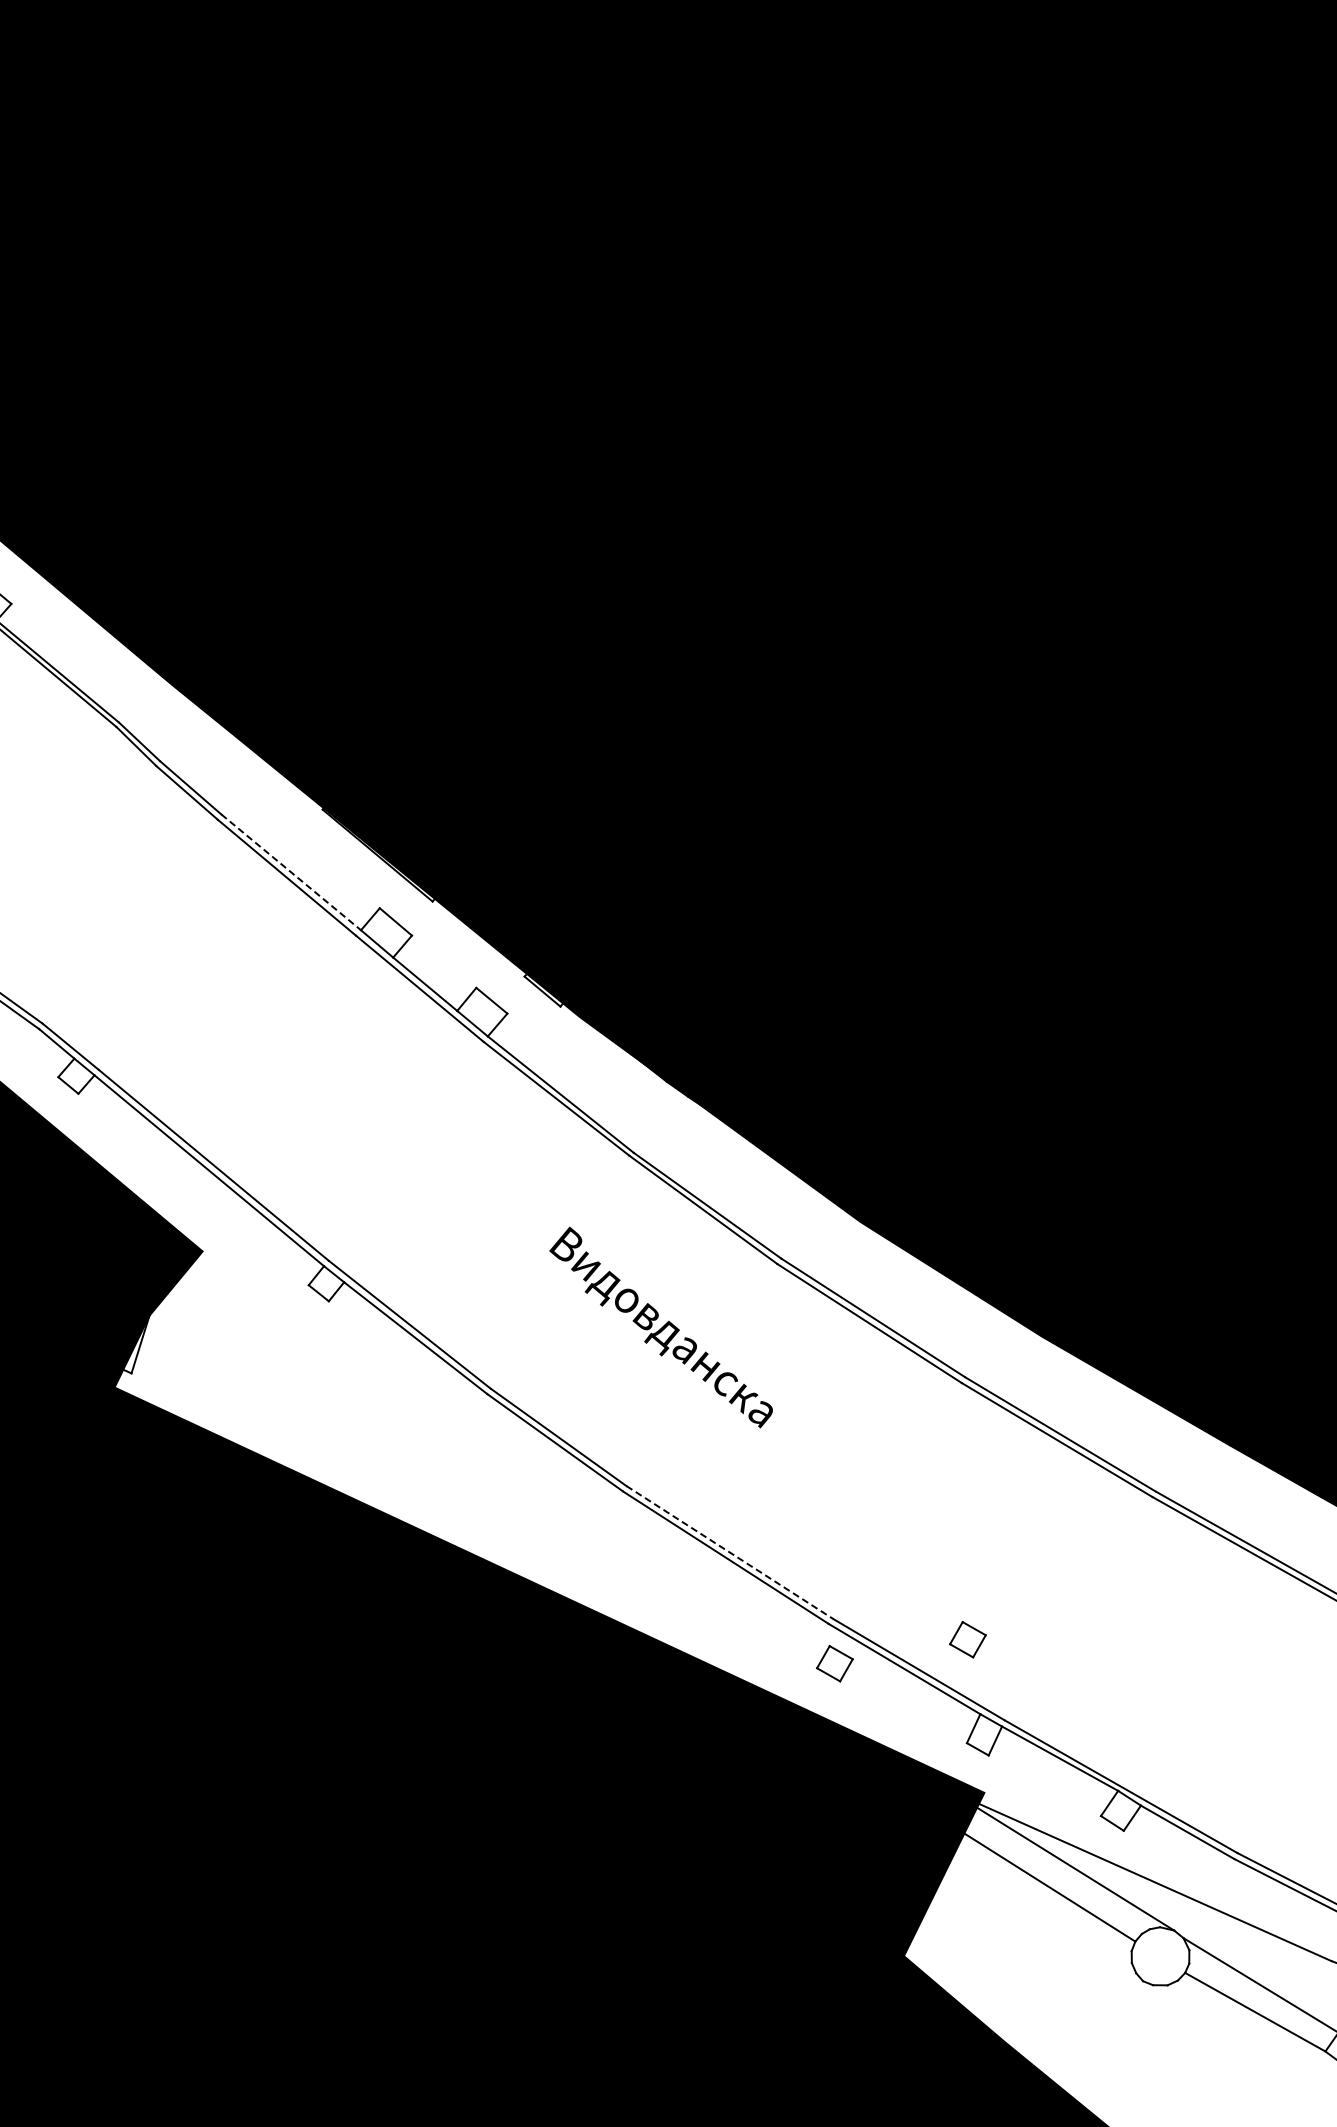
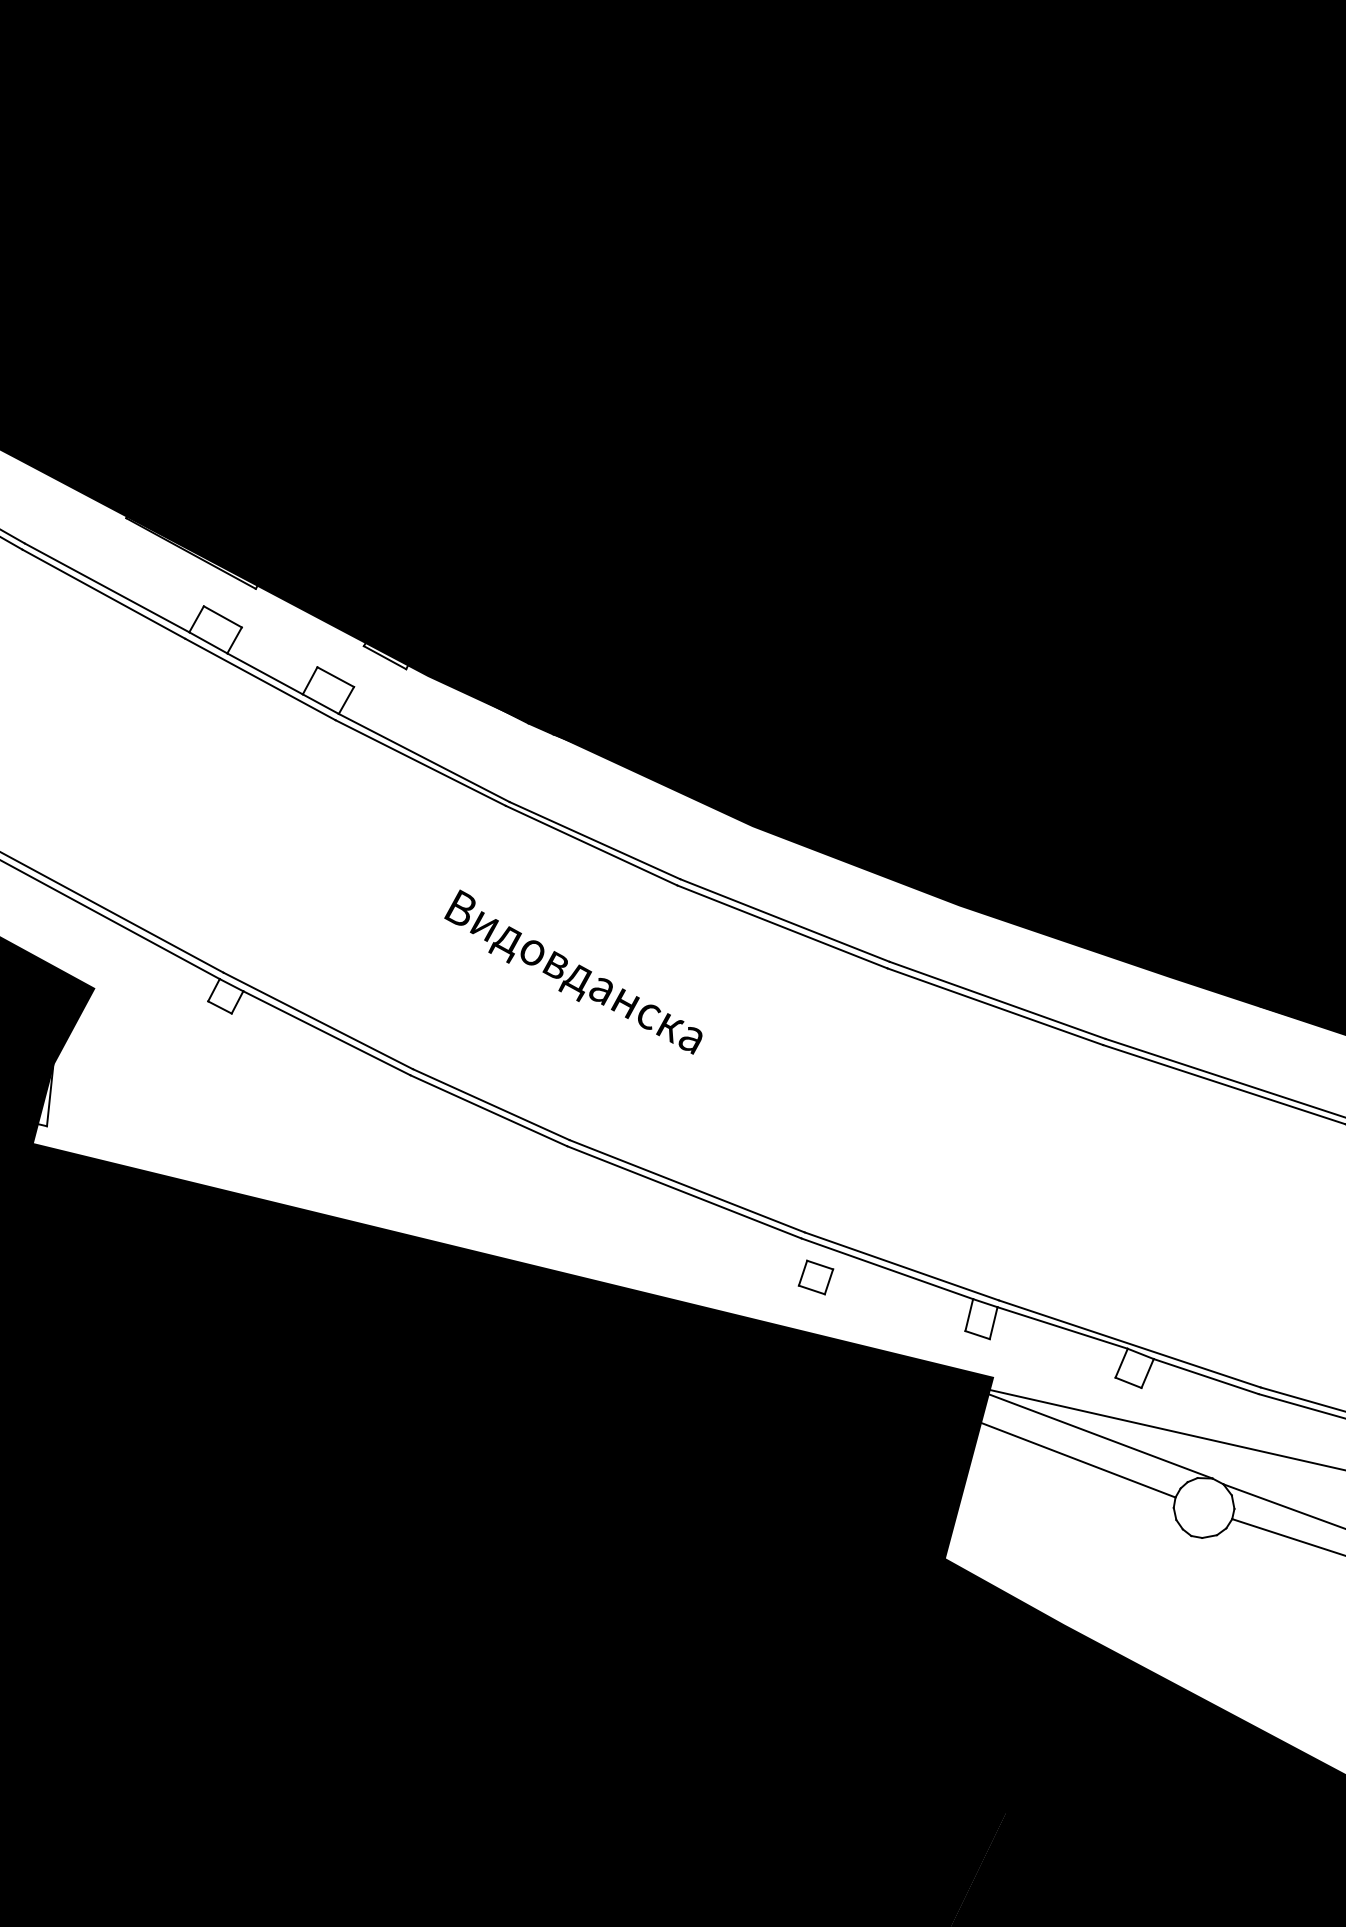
line: (291, 872) -> (107, 588), dashed -> solid
line: (729, 1552) -> (687, 1186), dashed -> solid
part: (967, 1639) -> (945, 1226), removed

